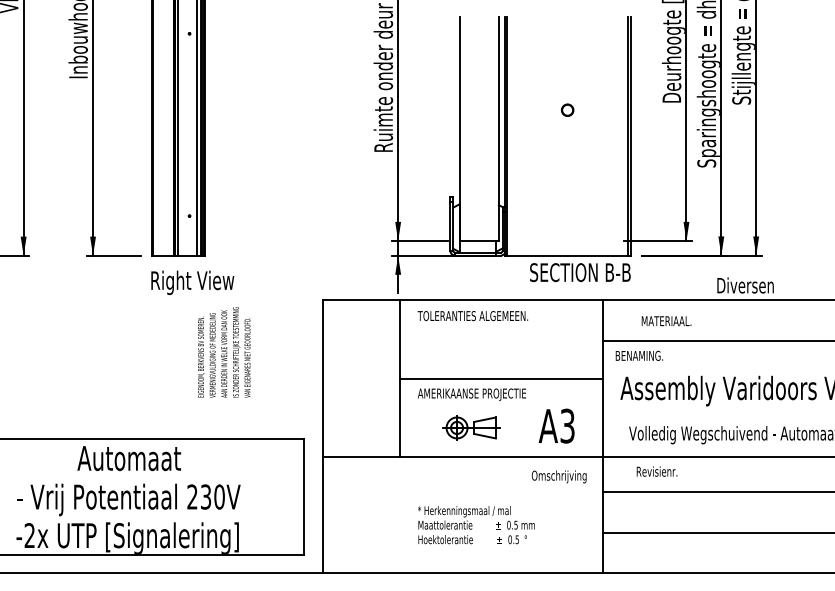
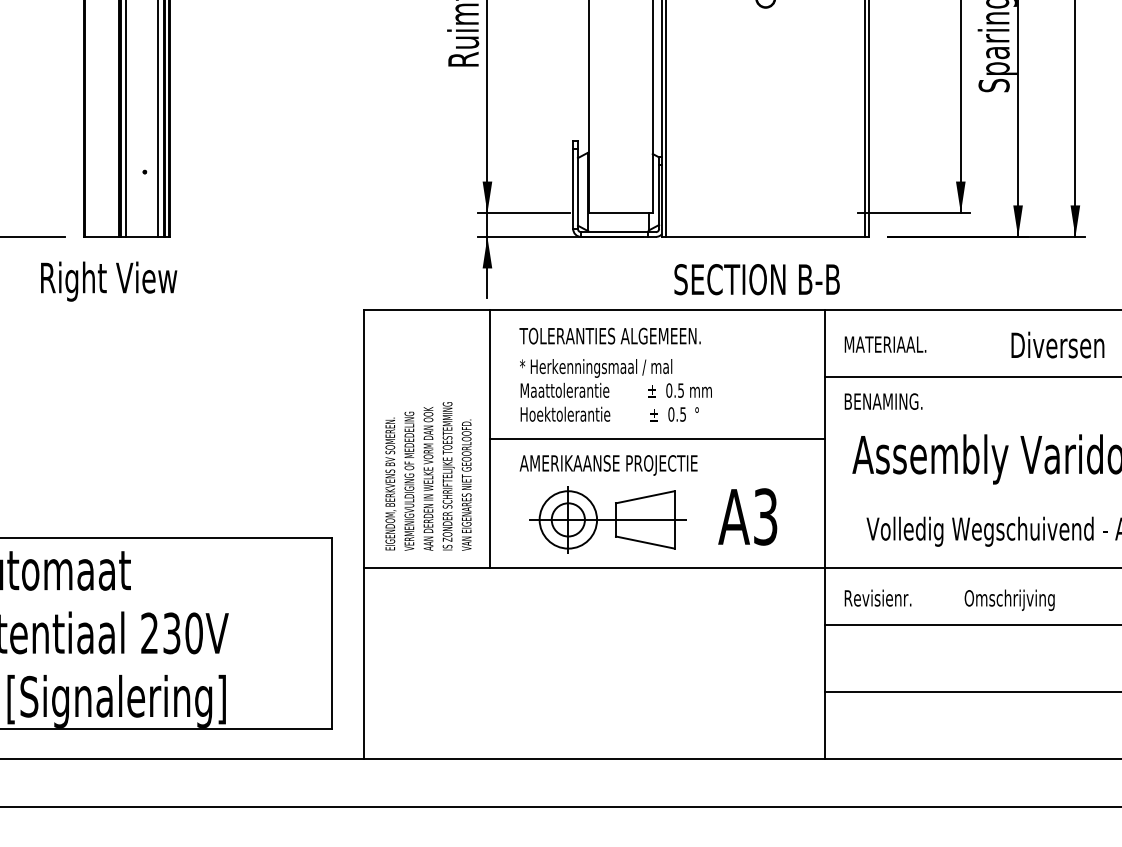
text: (580, 272) -> (757, 279), moved
text: (192, 282) -> (108, 281), moved
text: (745, 285) -> (1057, 345), moved
text: (666, 321) -> (885, 345), moved
text: (224, 352) -> (428, 476), moved
part: (471, 427) -> (607, 519), size x1.67
text: (656, 471) -> (877, 597), moved
text: (558, 476) -> (1008, 599), moved
text: (476, 525) -> (616, 391), moved

